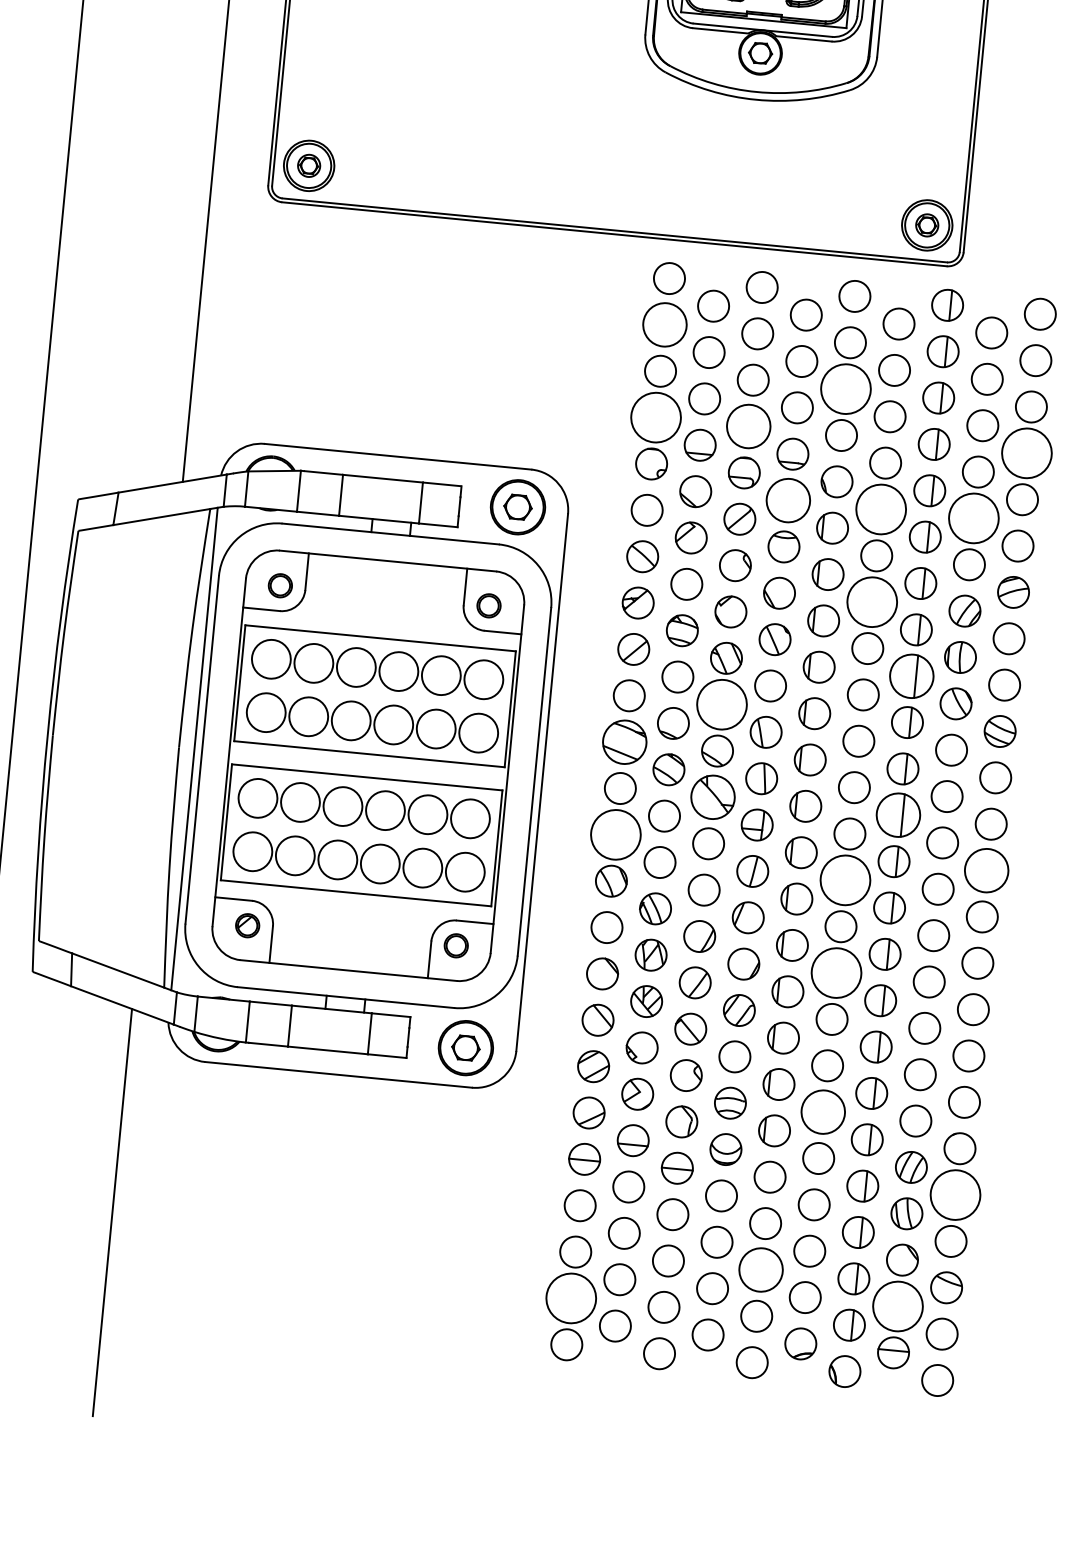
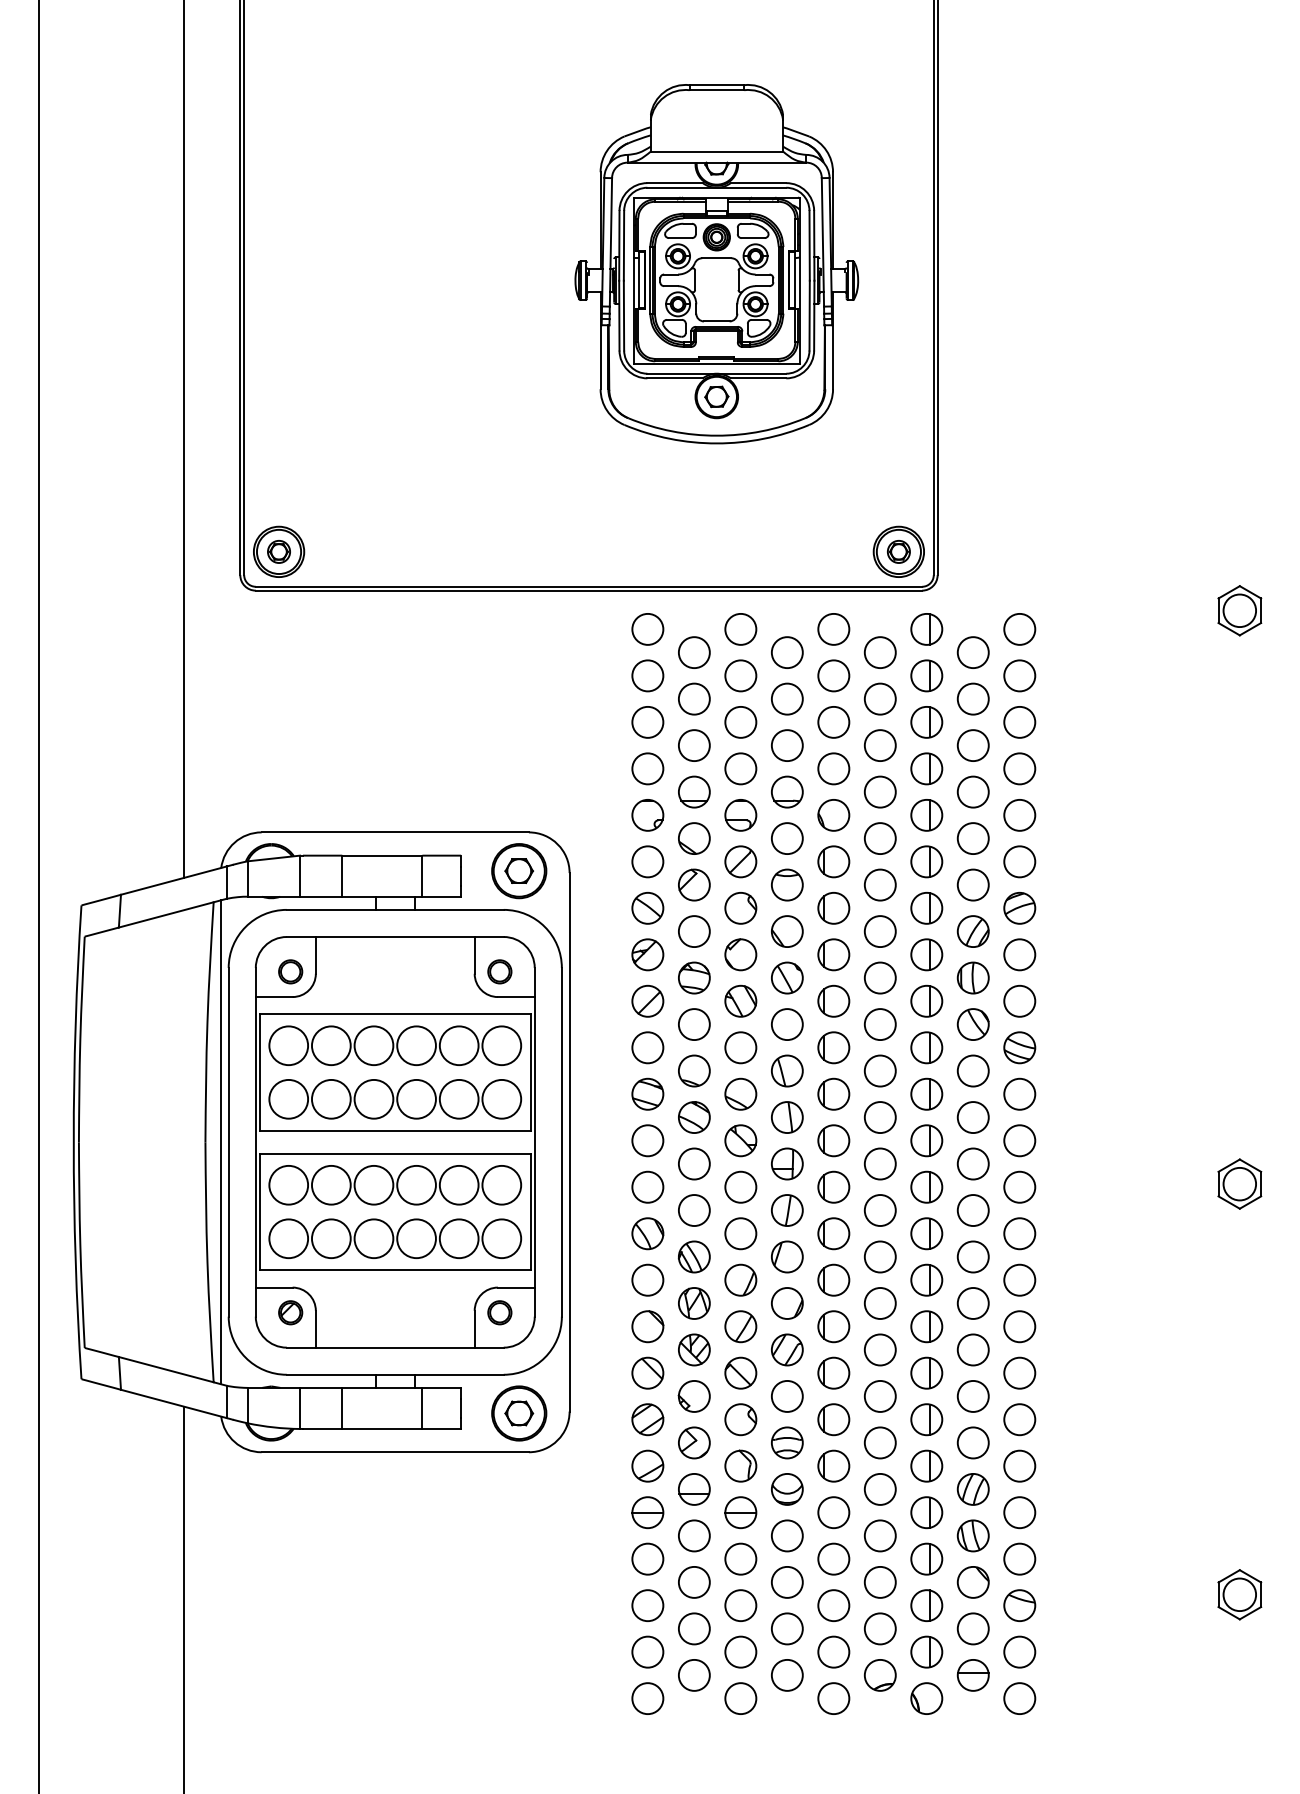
circle: (664, 324) -> (647, 675), size x0.71
circle: (845, 388) -> (833, 721), size x0.62
circle: (655, 417) -> (647, 768), size x0.62
circle: (748, 426) -> (740, 768), size x0.71
circle: (1026, 452) -> (1019, 768), size x0.62
circle: (788, 500) -> (787, 838), size x0.71
circle: (880, 509) -> (879, 838), size x0.62
circle: (973, 518) -> (972, 838), size x0.62
circle: (871, 602) -> (879, 931), size x0.62
part: (911, 675) -> (926, 1000), size x0.71
circle: (721, 704) -> (740, 1047), size x0.62
part: (624, 741) -> (647, 1093), size x0.71
part: (712, 797) -> (740, 1140), size x0.71
part: (898, 814) -> (926, 1140), size x0.71
circle: (615, 834) -> (647, 1186), size x0.62
circle: (986, 869) -> (1019, 1186), size x0.71
circle: (844, 880) -> (879, 1210), size x0.62
circle: (835, 972) -> (879, 1302), size x0.62
circle: (822, 1111) -> (879, 1442), size x0.71
circle: (955, 1194) -> (1019, 1512), size x0.62
circle: (760, 1269) -> (833, 1605), size x0.71
circle: (570, 1297) -> (647, 1651), size x0.62
circle: (897, 1306) -> (972, 1628), size x0.62

